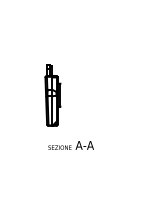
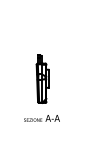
text: (70, 145) -> (41, 118), moved

